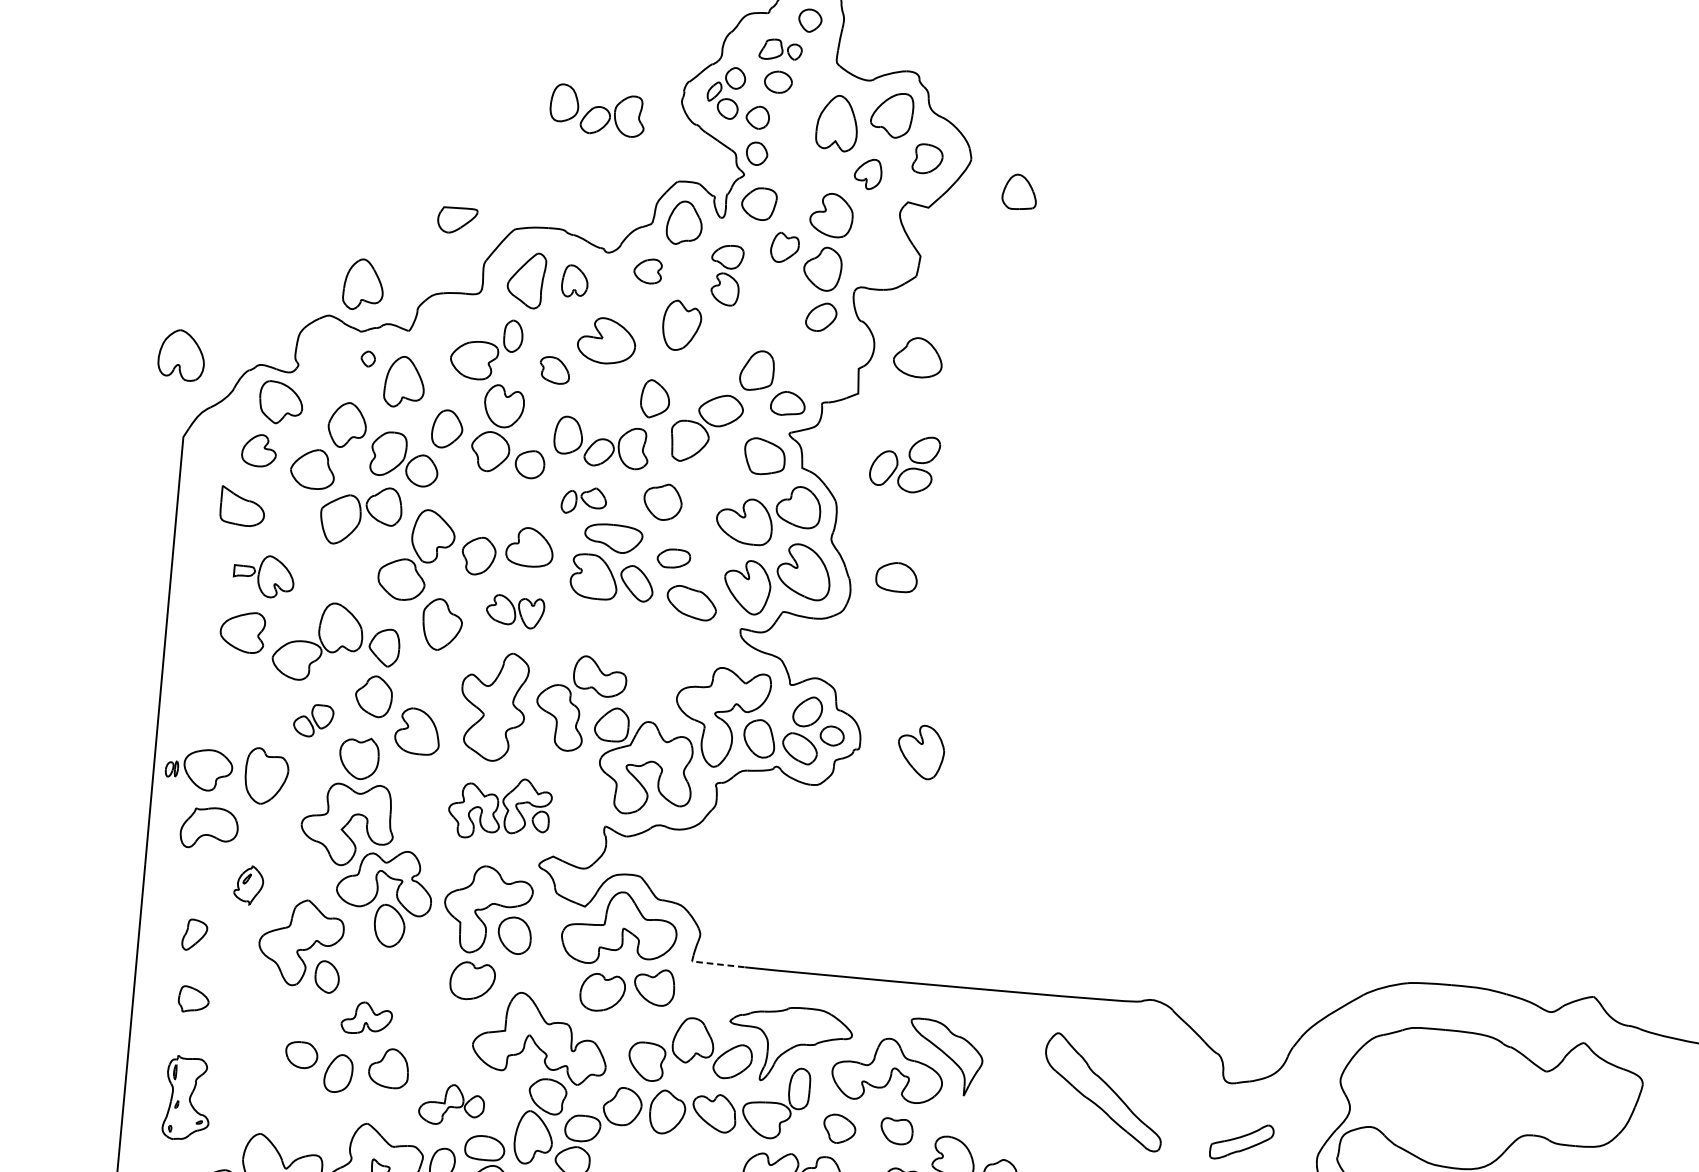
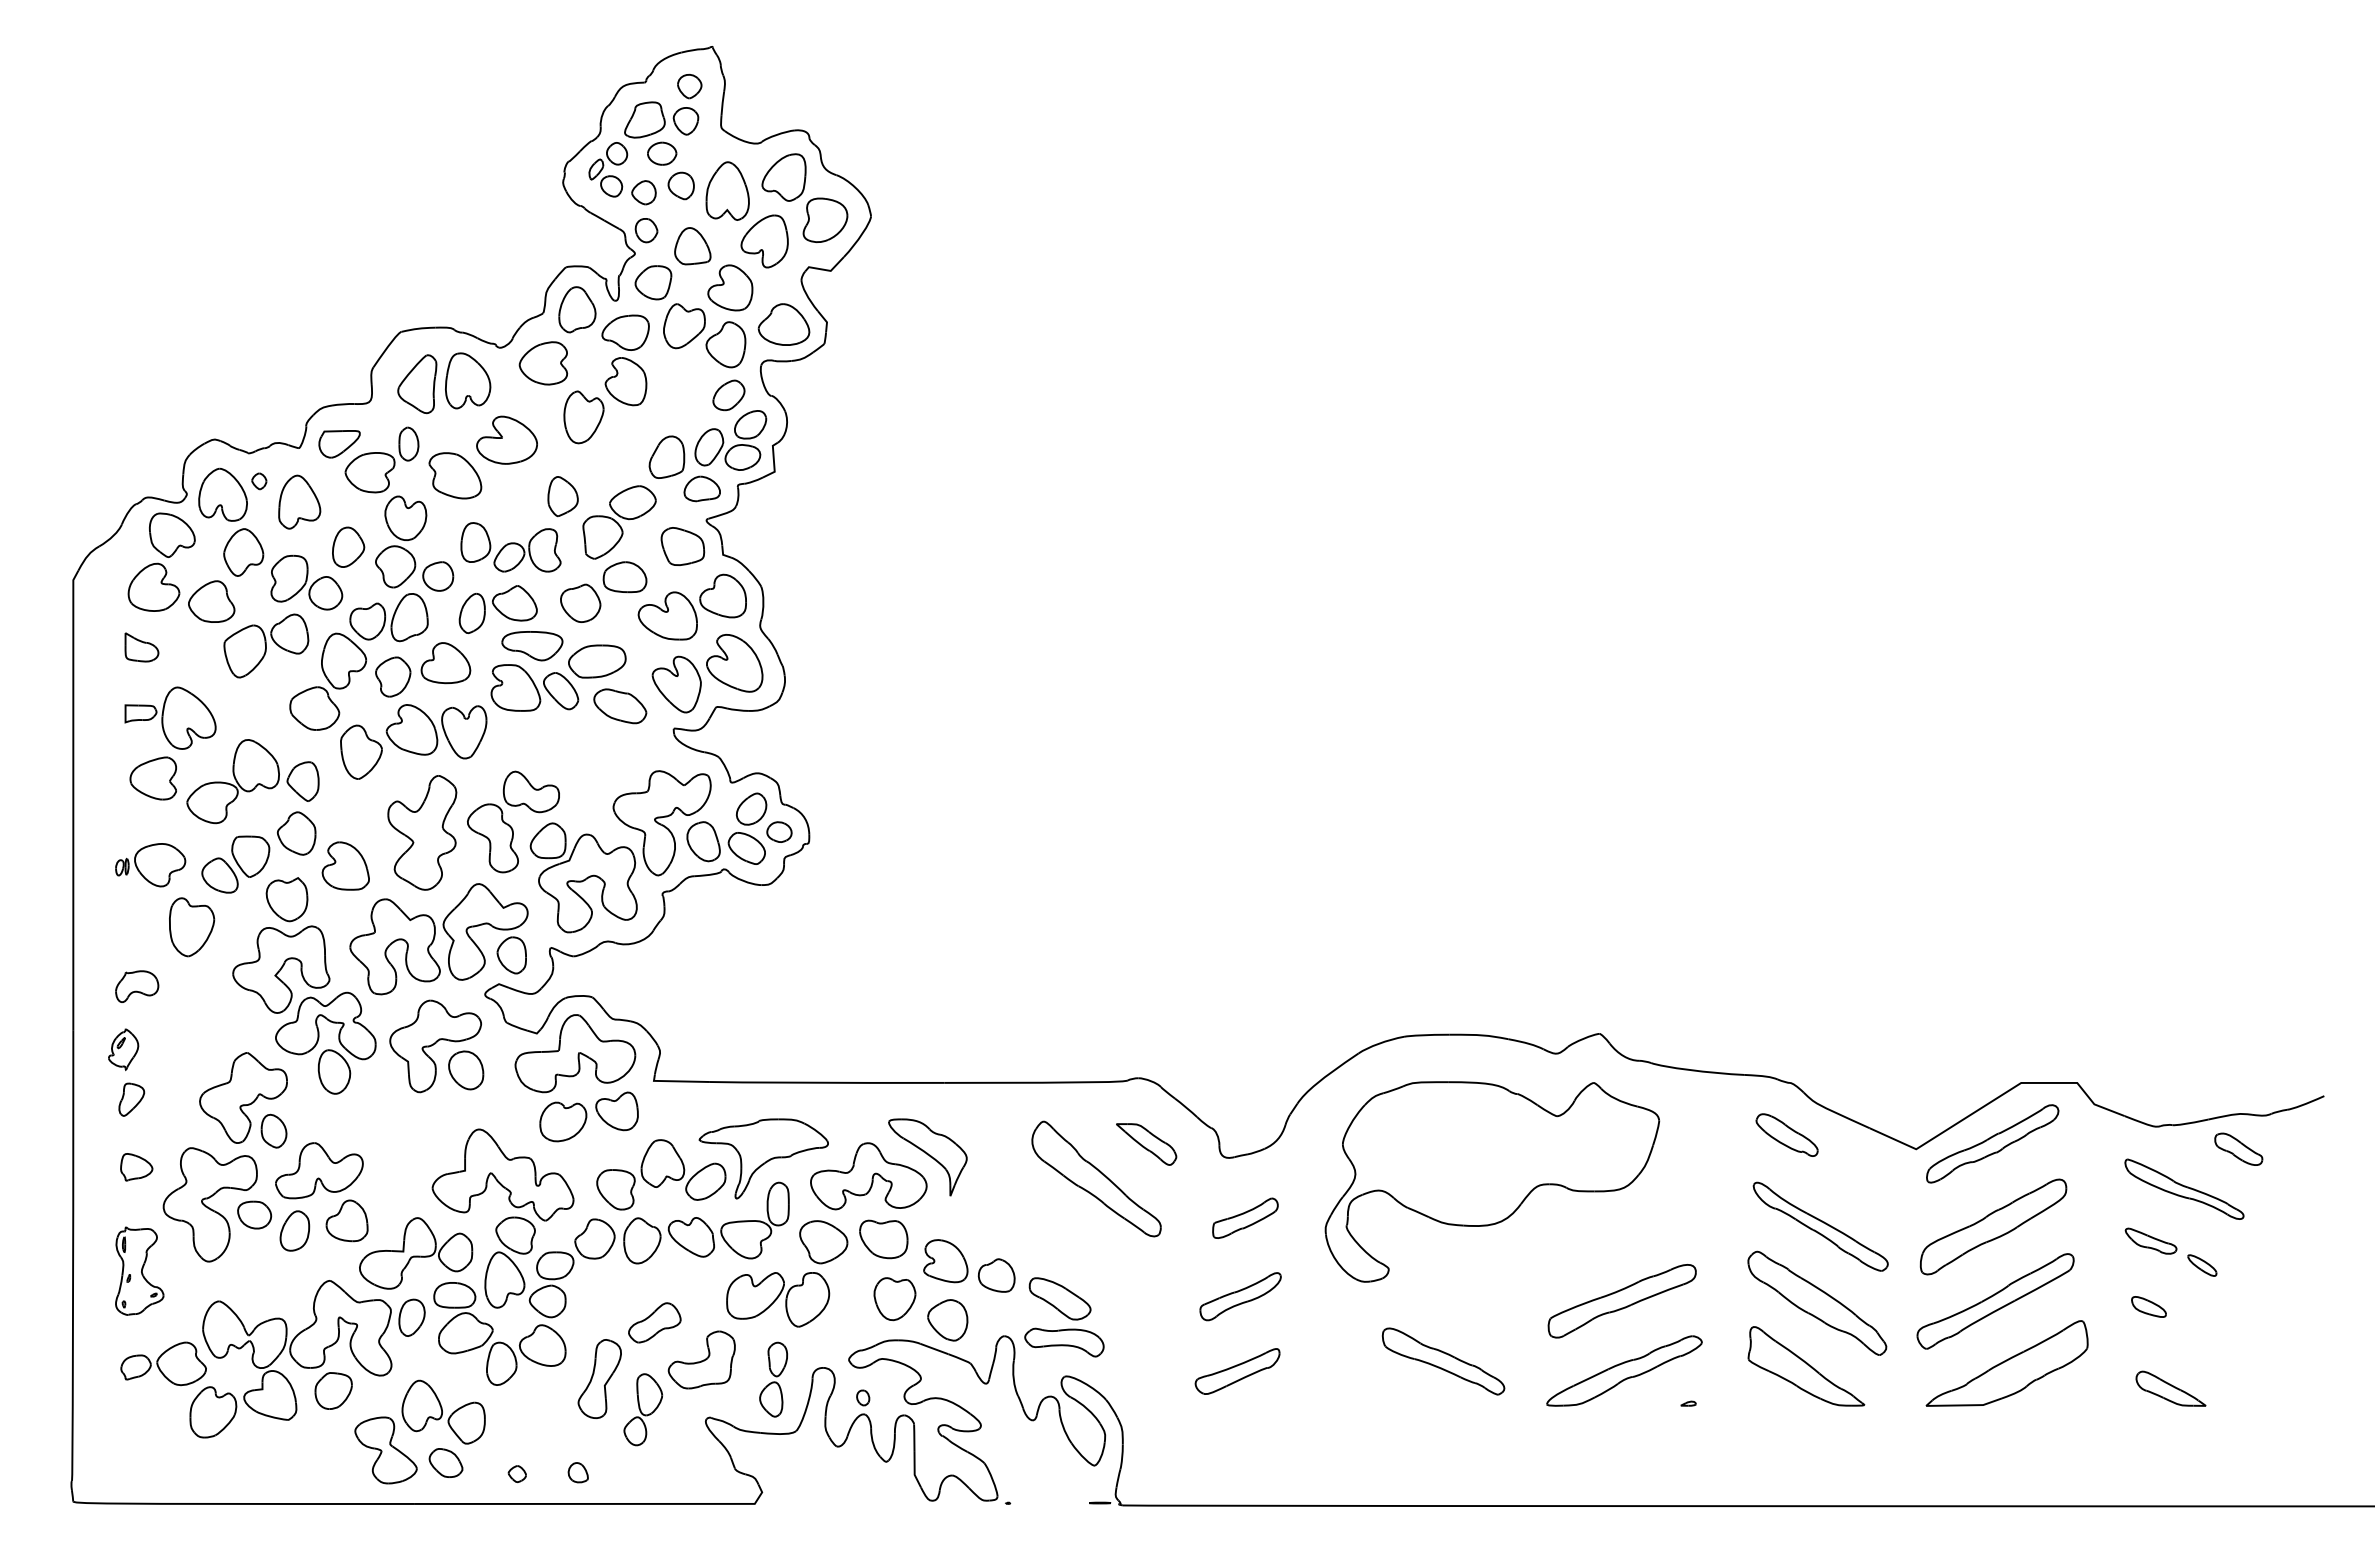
part: (780, 49) -> (661, 119), size x1.67
part: (597, 110) -> (475, 200), removed
part: (793, 113) -> (680, 185), added
part: (927, 158) -> (825, 219), size x1.43
part: (868, 174) -> (764, 241), size x1.67
part: (1019, 192) -> (692, 246), moved
part: (457, 220) -> (339, 444), moved
part: (784, 248) -> (684, 326), size x1.43
part: (648, 271) -> (543, 363), size x1.67
part: (726, 275) -> (625, 360), size x1.43
part: (575, 281) -> (468, 380), size x1.67
part: (363, 284) -> (247, 403), removed
part: (181, 354) -> (222, 494), moved
part: (917, 357) -> (783, 324), moved
part: (554, 370) -> (455, 475), size x1.67
part: (258, 449) -> (153, 586), size x1.43
part: (898, 463) -> (724, 441), moved
part: (479, 499) -> (388, 617), added
part: (583, 500) -> (497, 609), size x1.67
part: (242, 506) -> (141, 647), size x0.71
part: (674, 558) -> (597, 661), size x1.67
part: (263, 575) -> (170, 717), size x1.43
part: (896, 577) -> (624, 577), moved
part: (515, 611) -> (436, 731), size x1.67
part: (313, 720) -> (235, 864), size x1.67
part: (920, 751) -> (873, 840), removed
part: (198, 769) -> (150, 865), moved
part: (499, 809) -> (438, 939), size x1.67
part: (209, 828) -> (137, 986), size x0.71
part: (248, 885) -> (123, 1049), moved
line: (714, 964) -> (677, 1081), dashed -> solid
part: (472, 980) -> (426, 1121), removed
part: (367, 1018) -> (319, 1170), size x1.67
part: (259, 1041) -> (209, 1204), added
part: (1154, 1063) -> (1146, 1144), added
part: (452, 1105) -> (416, 1253), size x1.67
part: (839, 1129) -> (823, 1242), size x1.43
part: (896, 1131) -> (883, 1239), size x1.43

